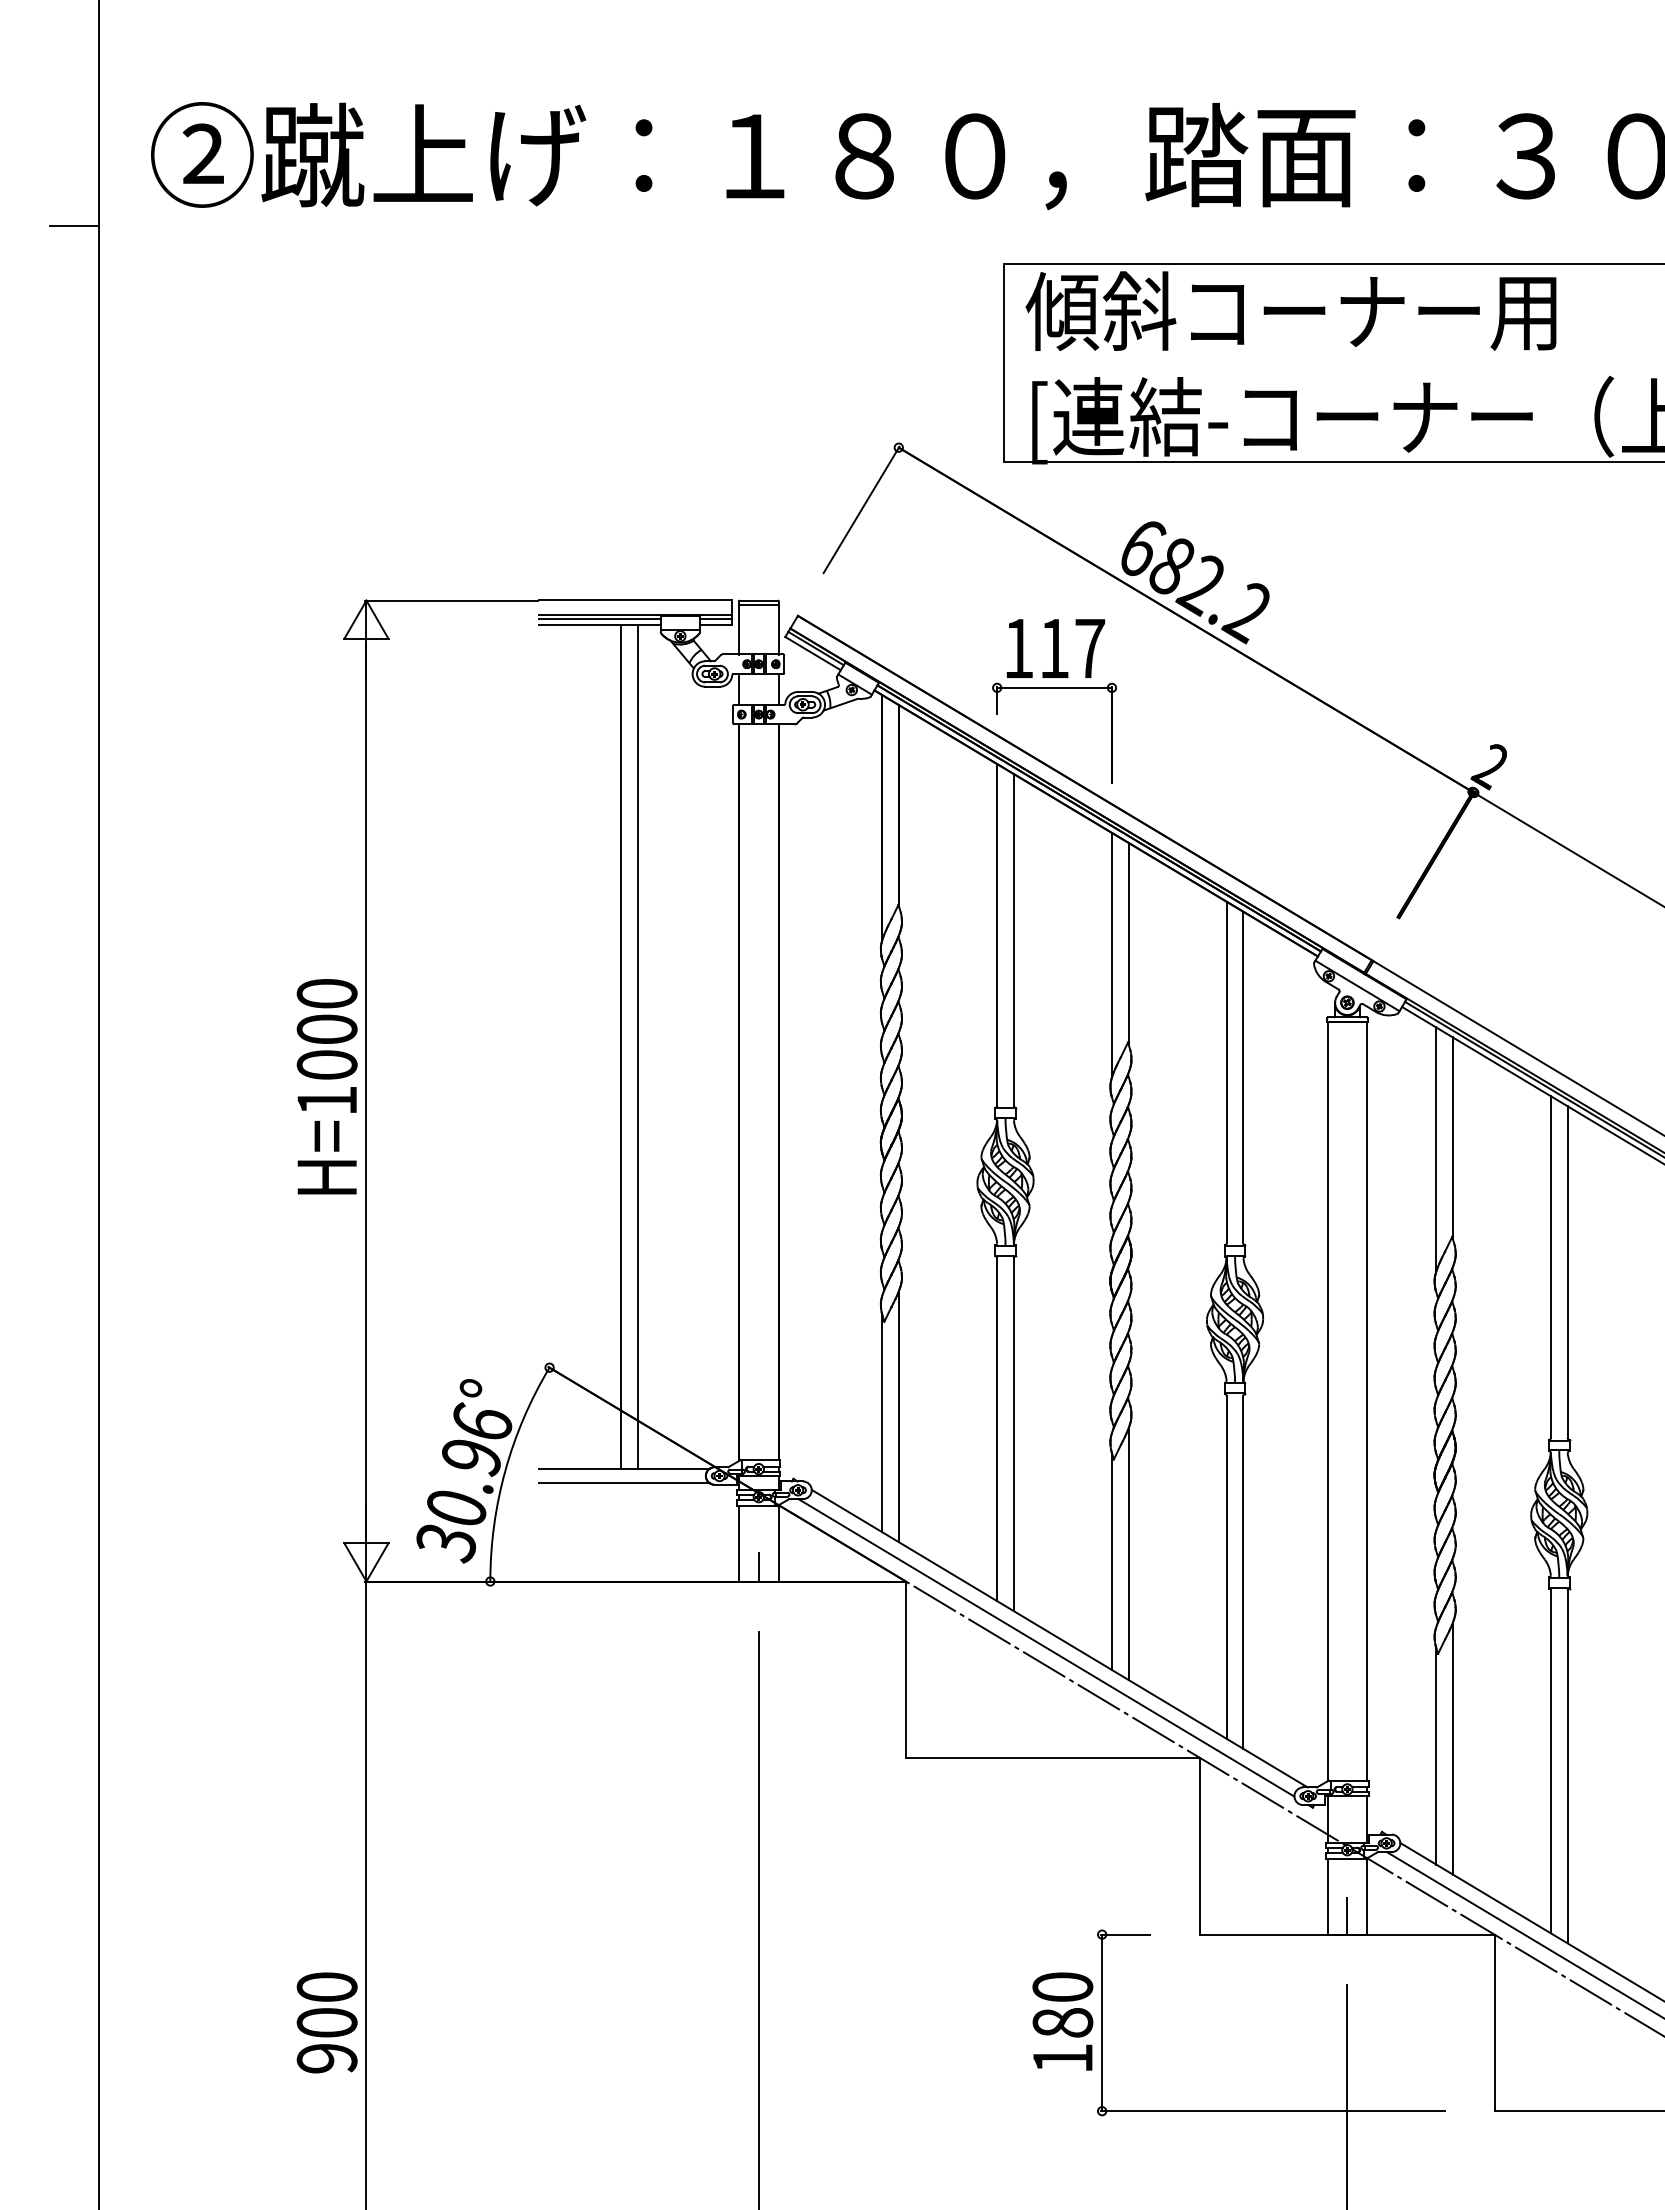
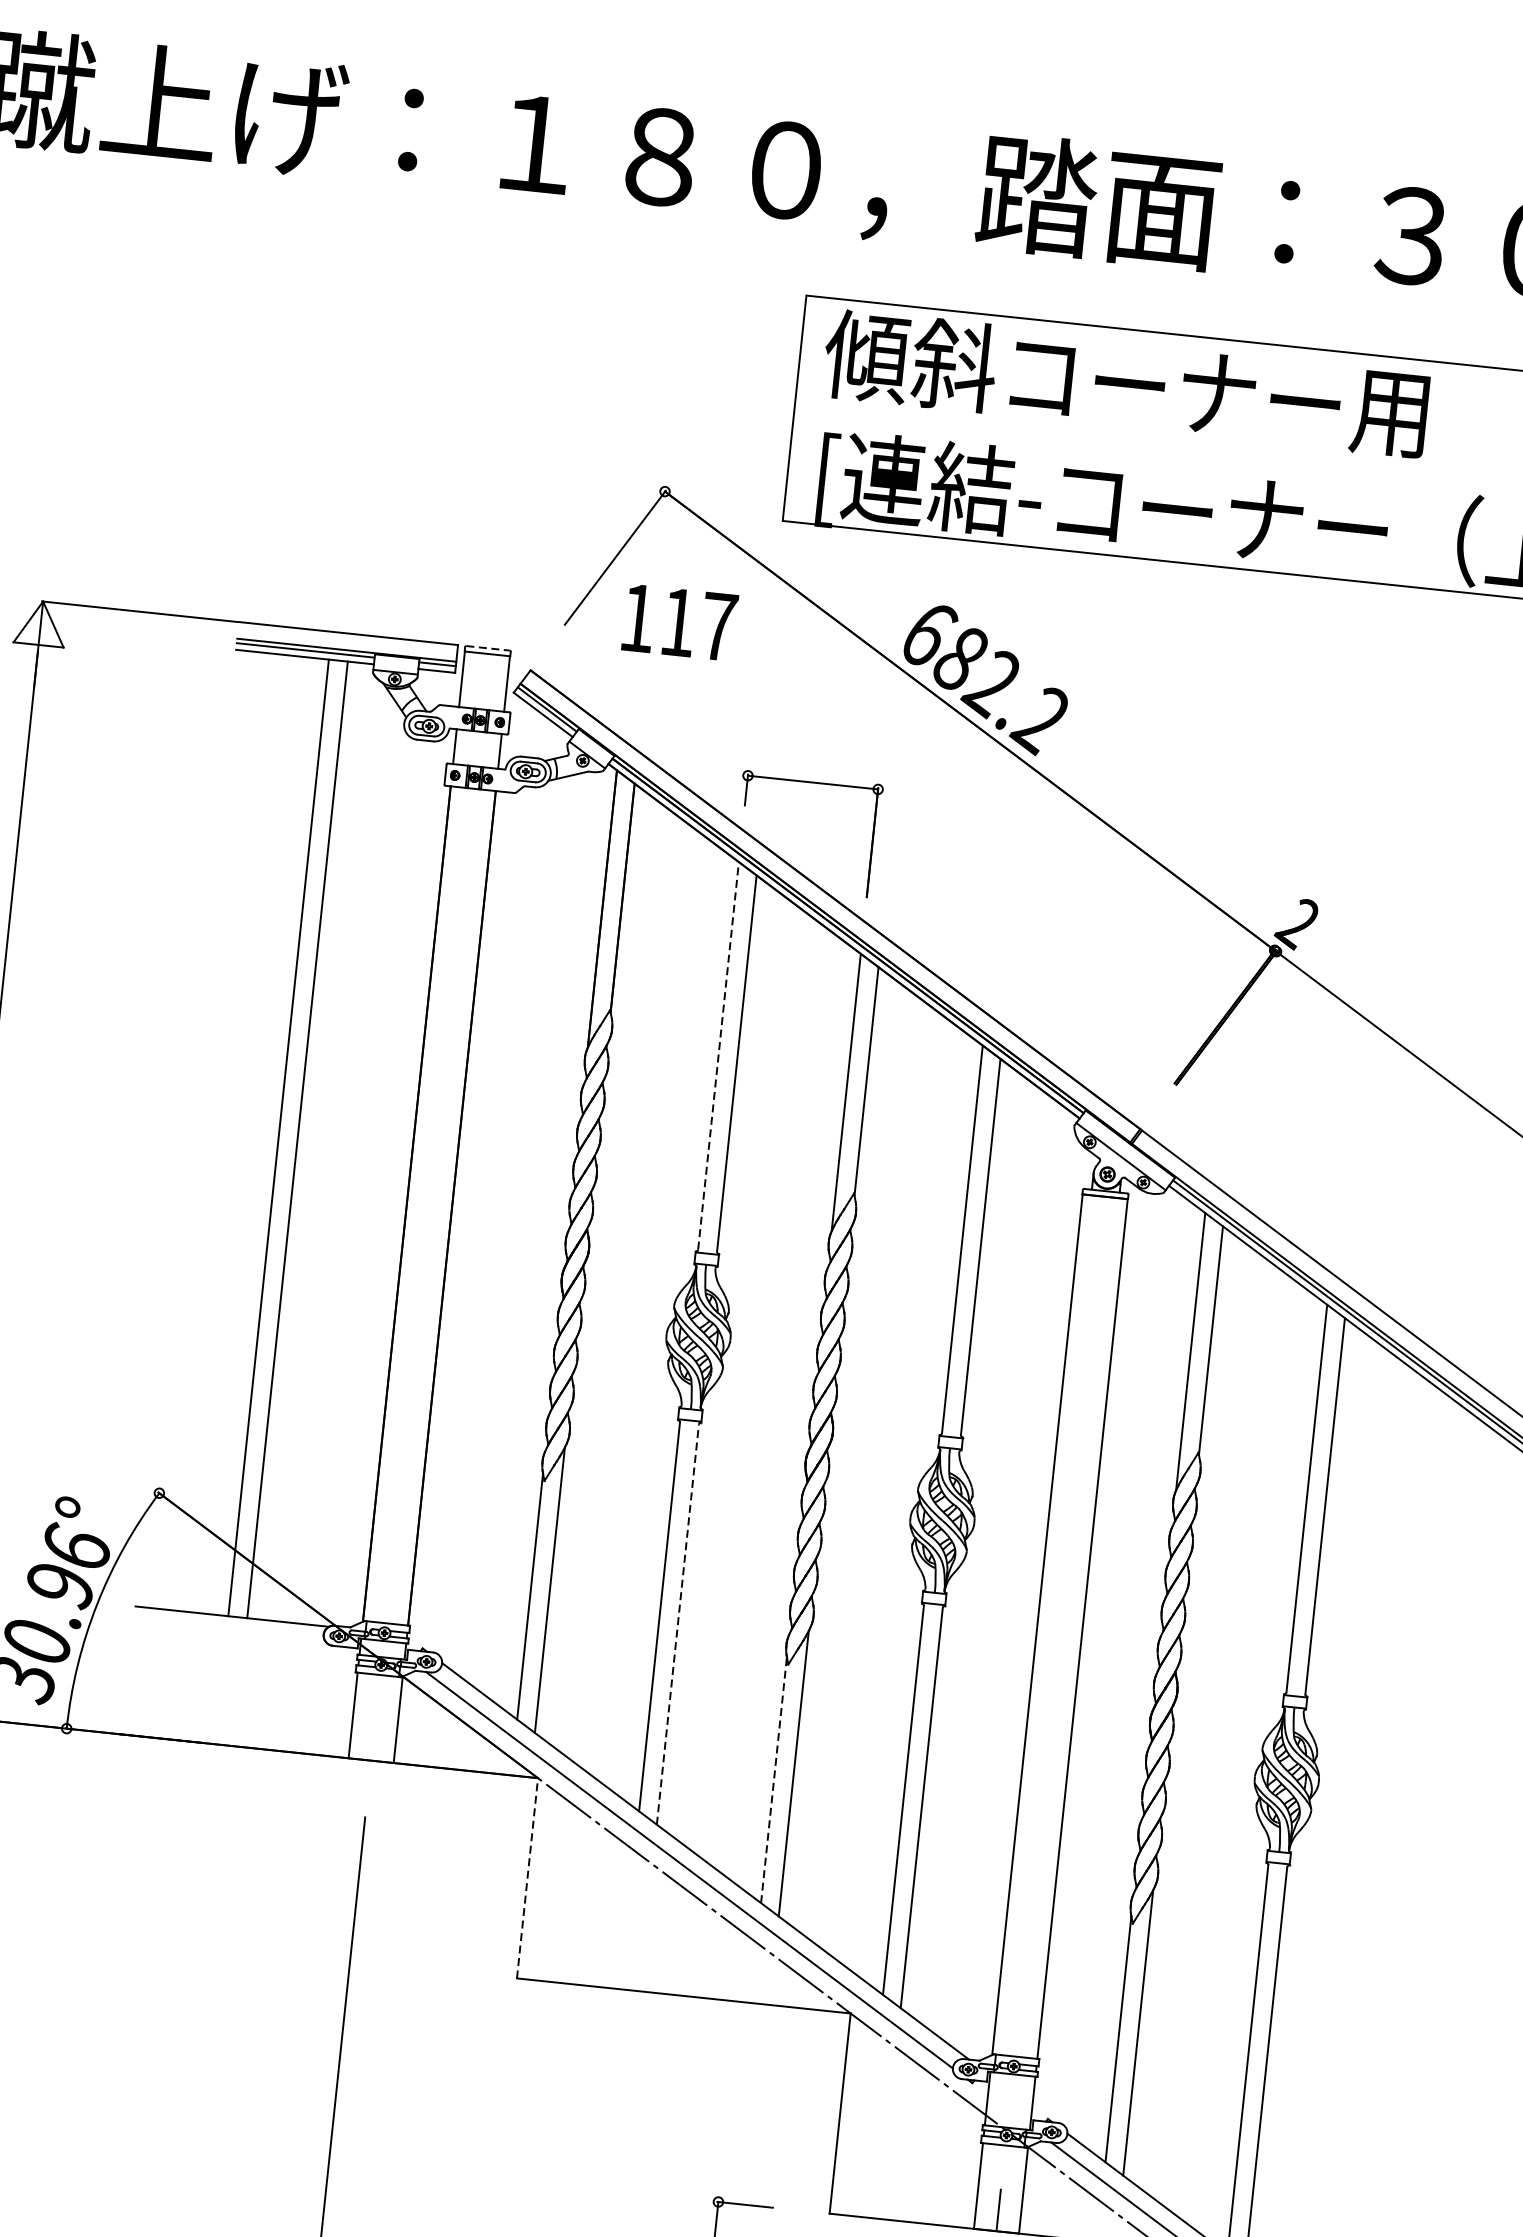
line: (759, 600) -> (488, 648), solid -> dashed
text: (1055, 648) -> (679, 622), moved
line: (997, 934) -> (718, 1055), solid -> dashed
line: (1013, 1434) -> (677, 1624), solid -> dashed
line: (624, 1483) -> (230, 1633), removed
line: (1111, 1561) -> (773, 1779), solid -> dashed
line: (758, 1566) -> (372, 1743), removed
line: (905, 1669) -> (527, 1877), solid -> dashed

